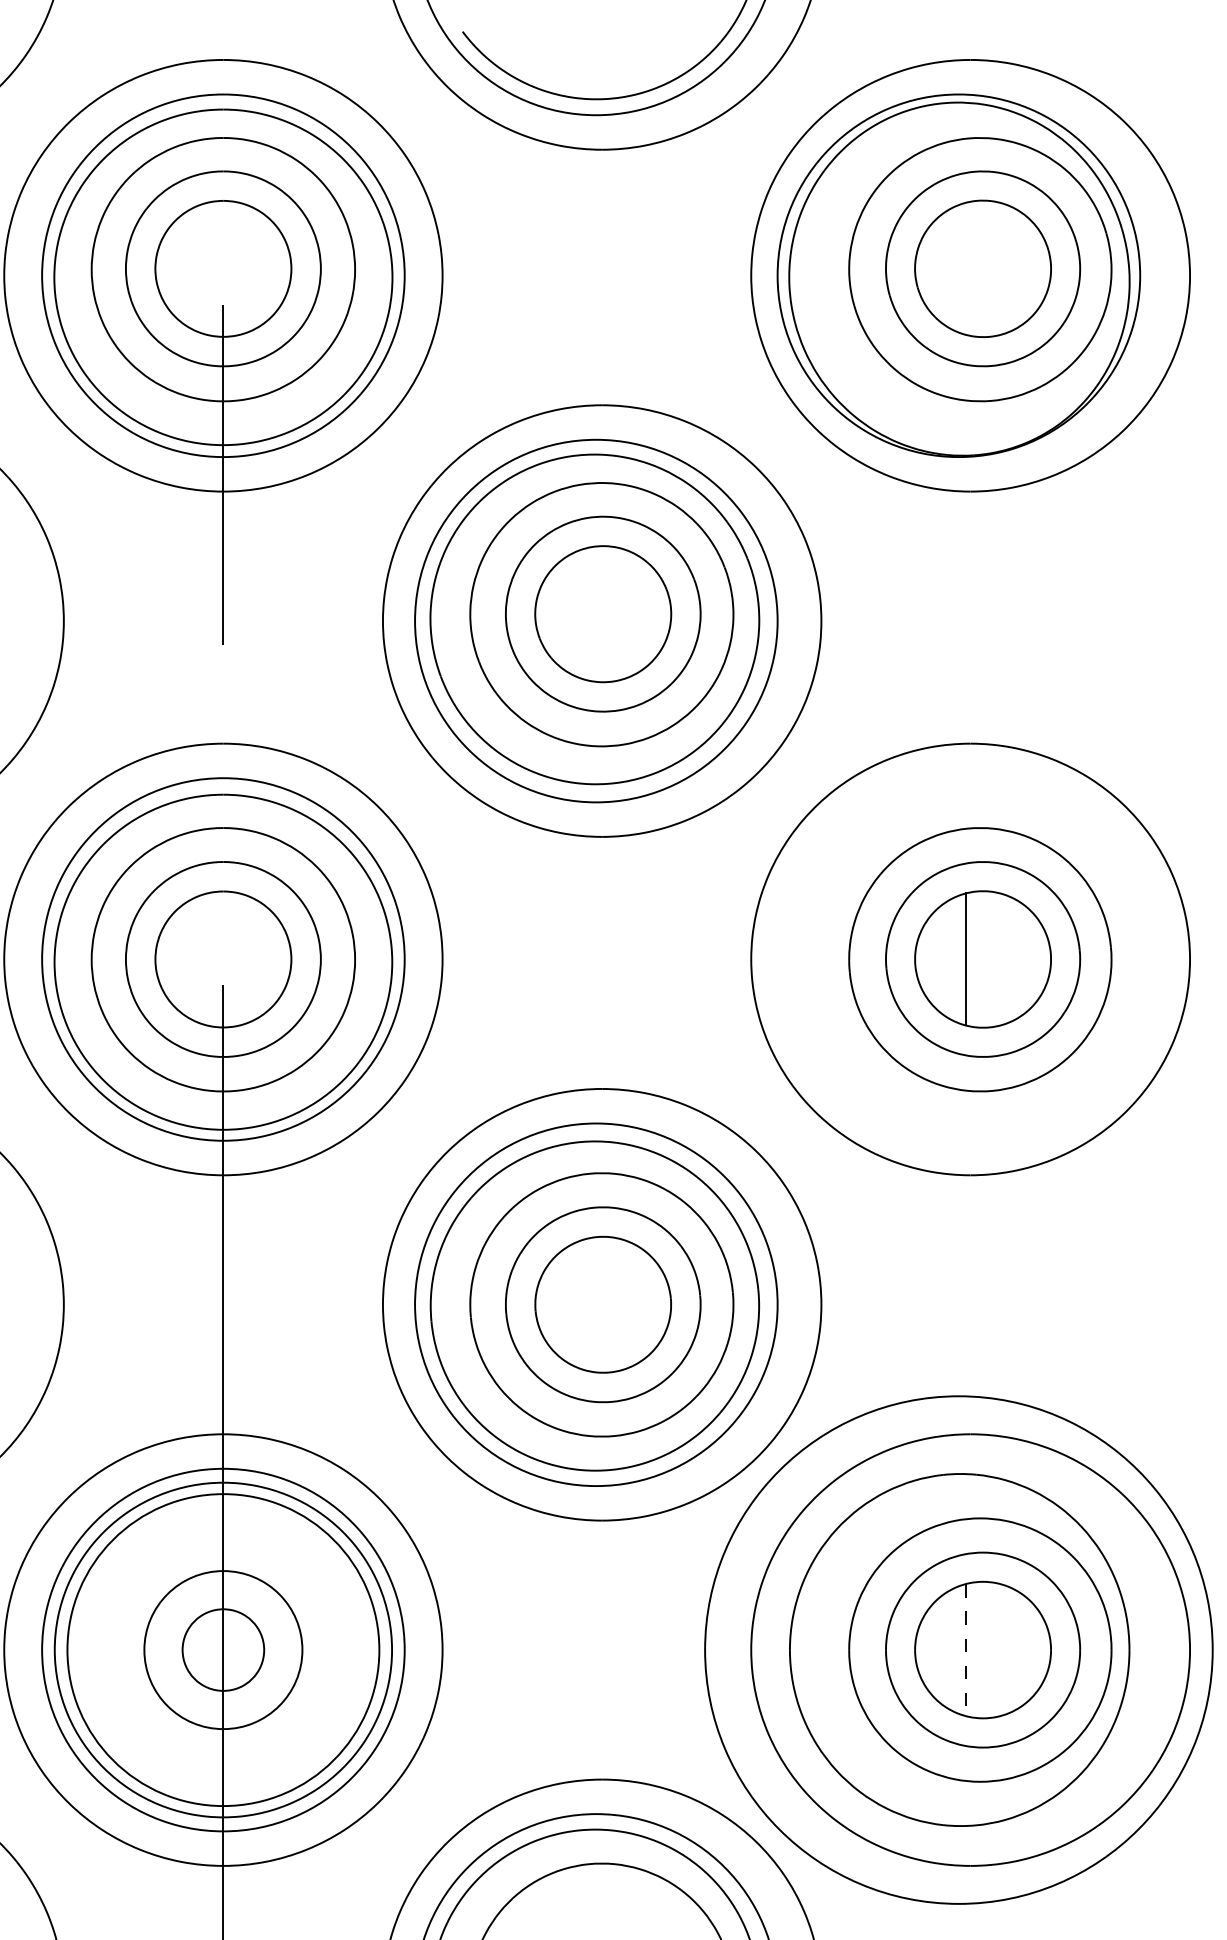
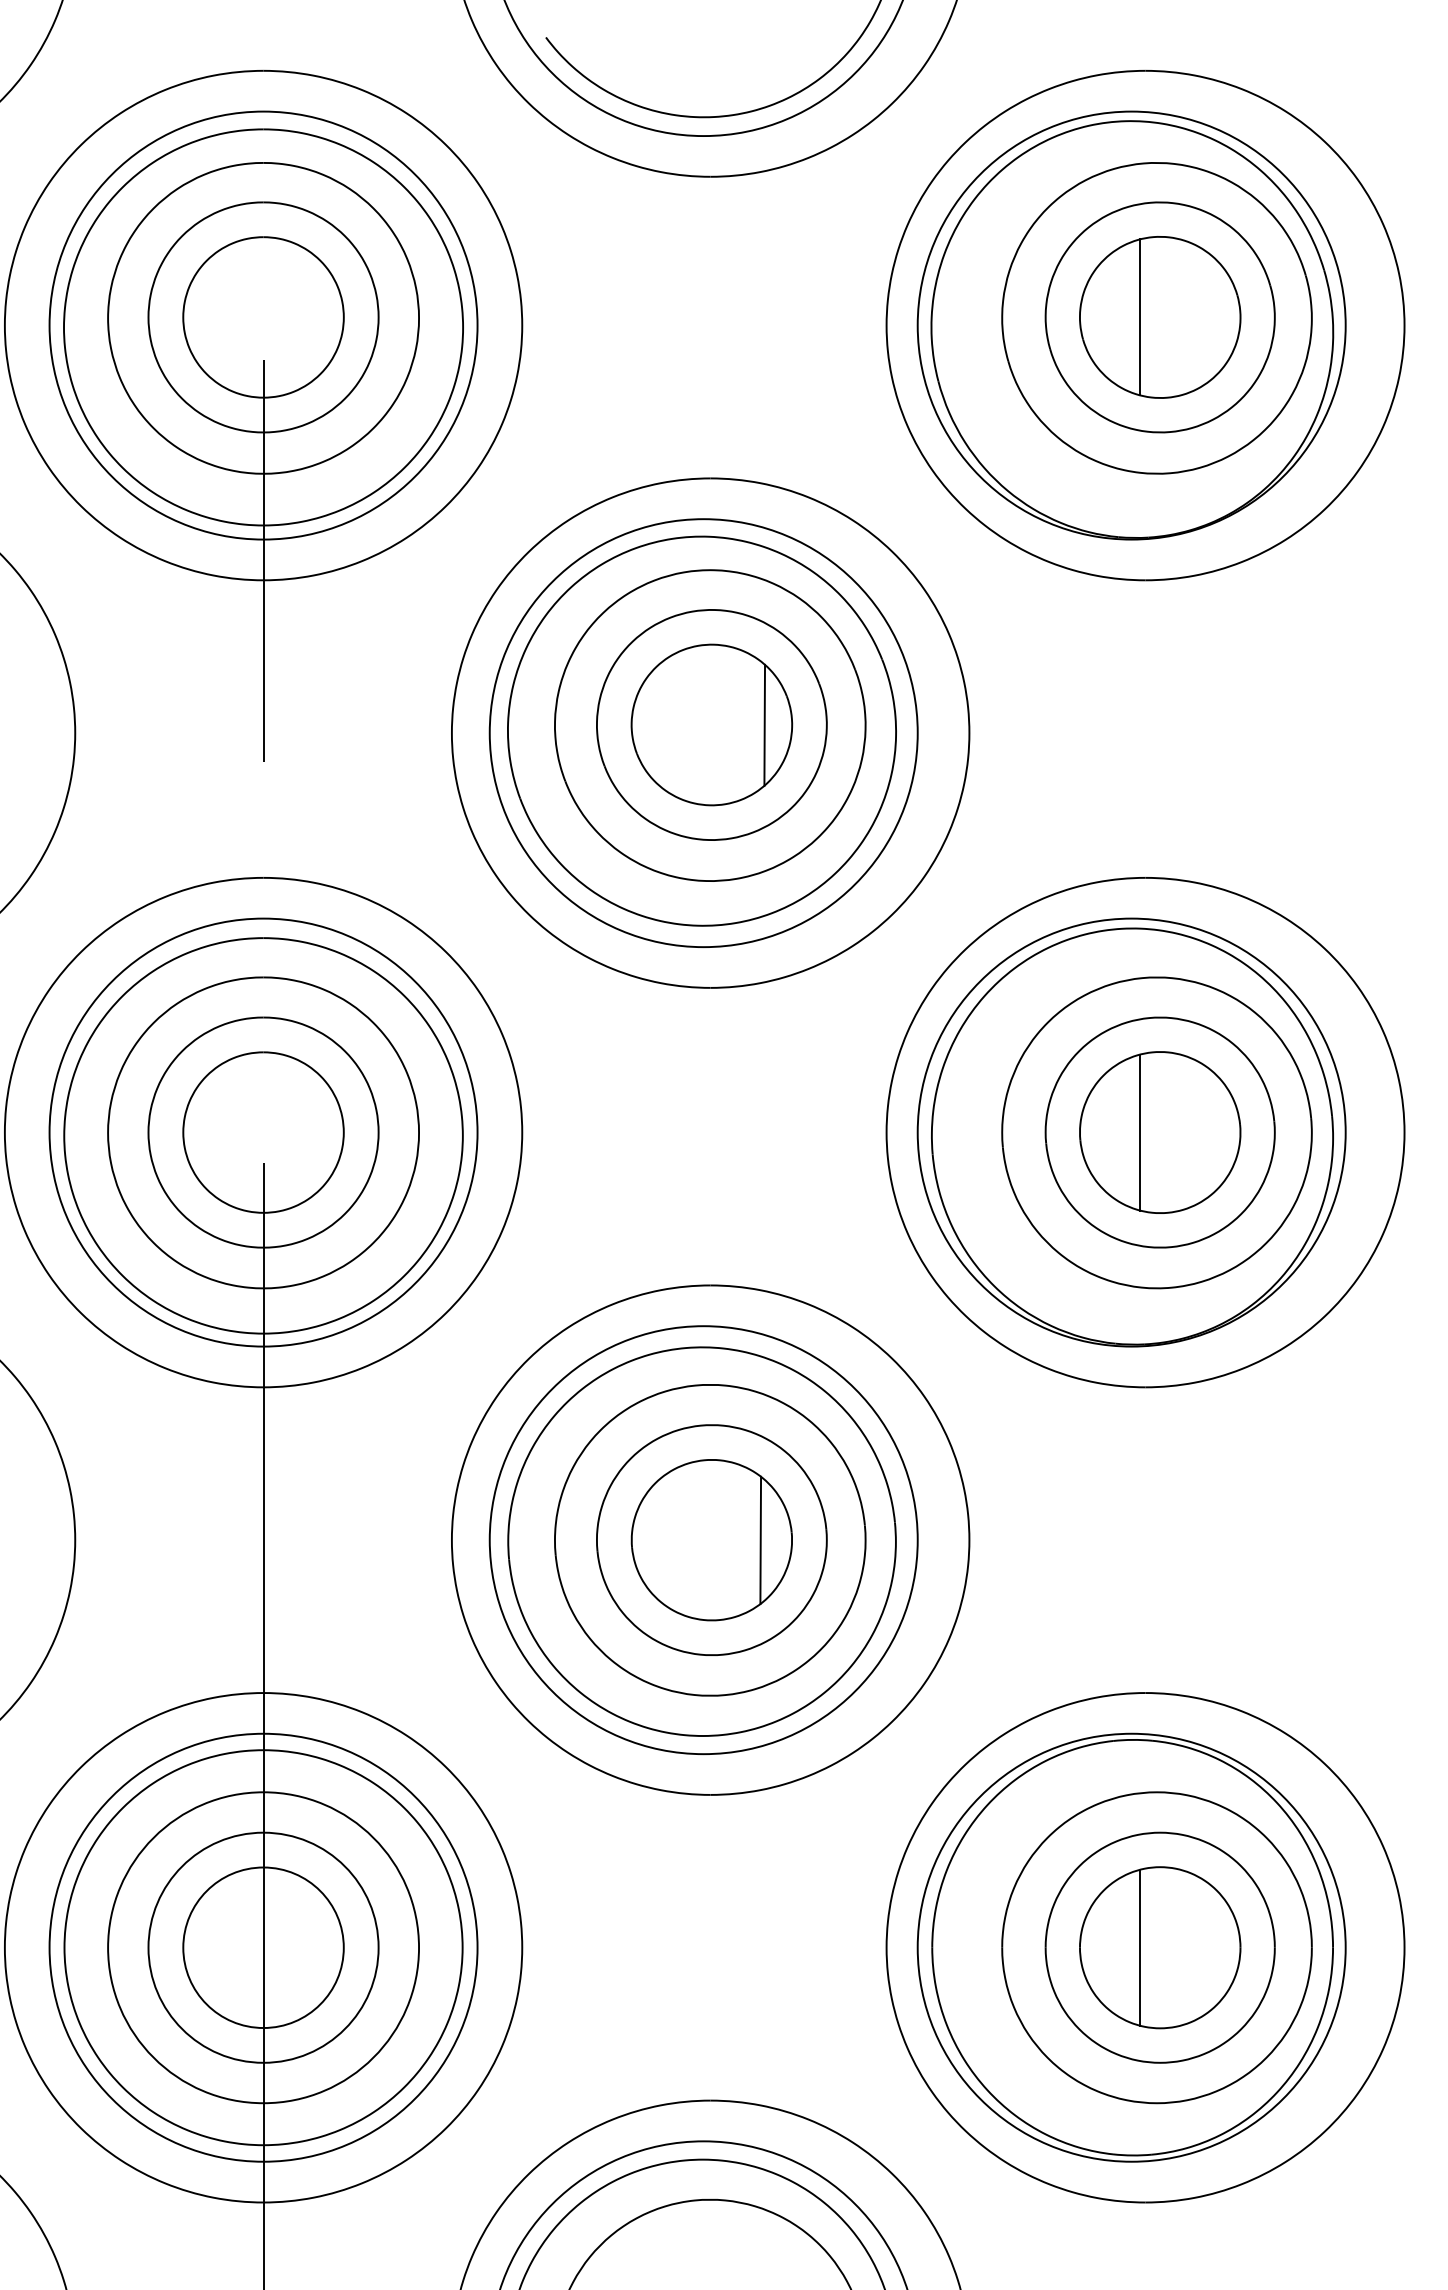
line: (965, 268) -> (1139, 317), added
line: (647, 613) -> (764, 724), added
part: (958, 959) -> (1131, 1132), added
line: (644, 1305) -> (760, 1540), added
circle: (223, 1649) -> (263, 1947), size x0.62
circle: (223, 1649) -> (263, 1947), size x1.67
circle: (223, 1649) -> (263, 1947), size x1.67
circle: (958, 1649) -> (1131, 1947), size x0.71
line: (965, 1649) -> (1139, 1947), dashed -> solid

